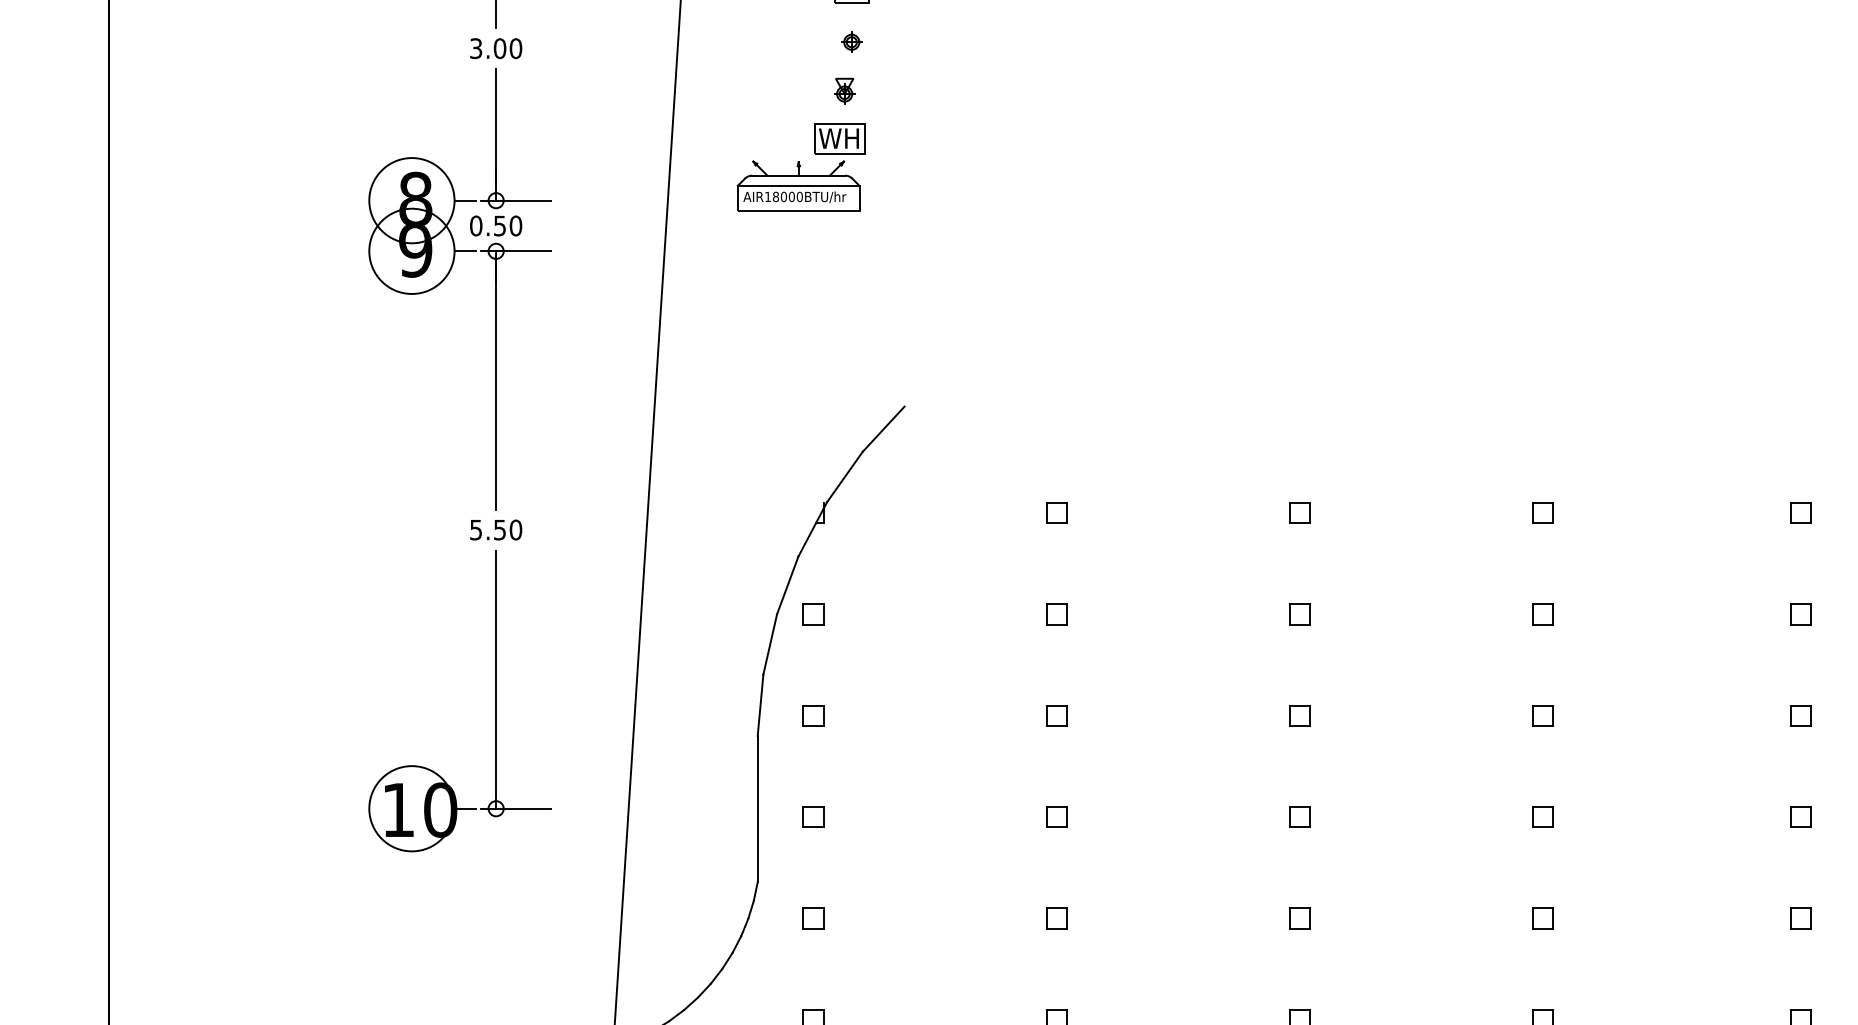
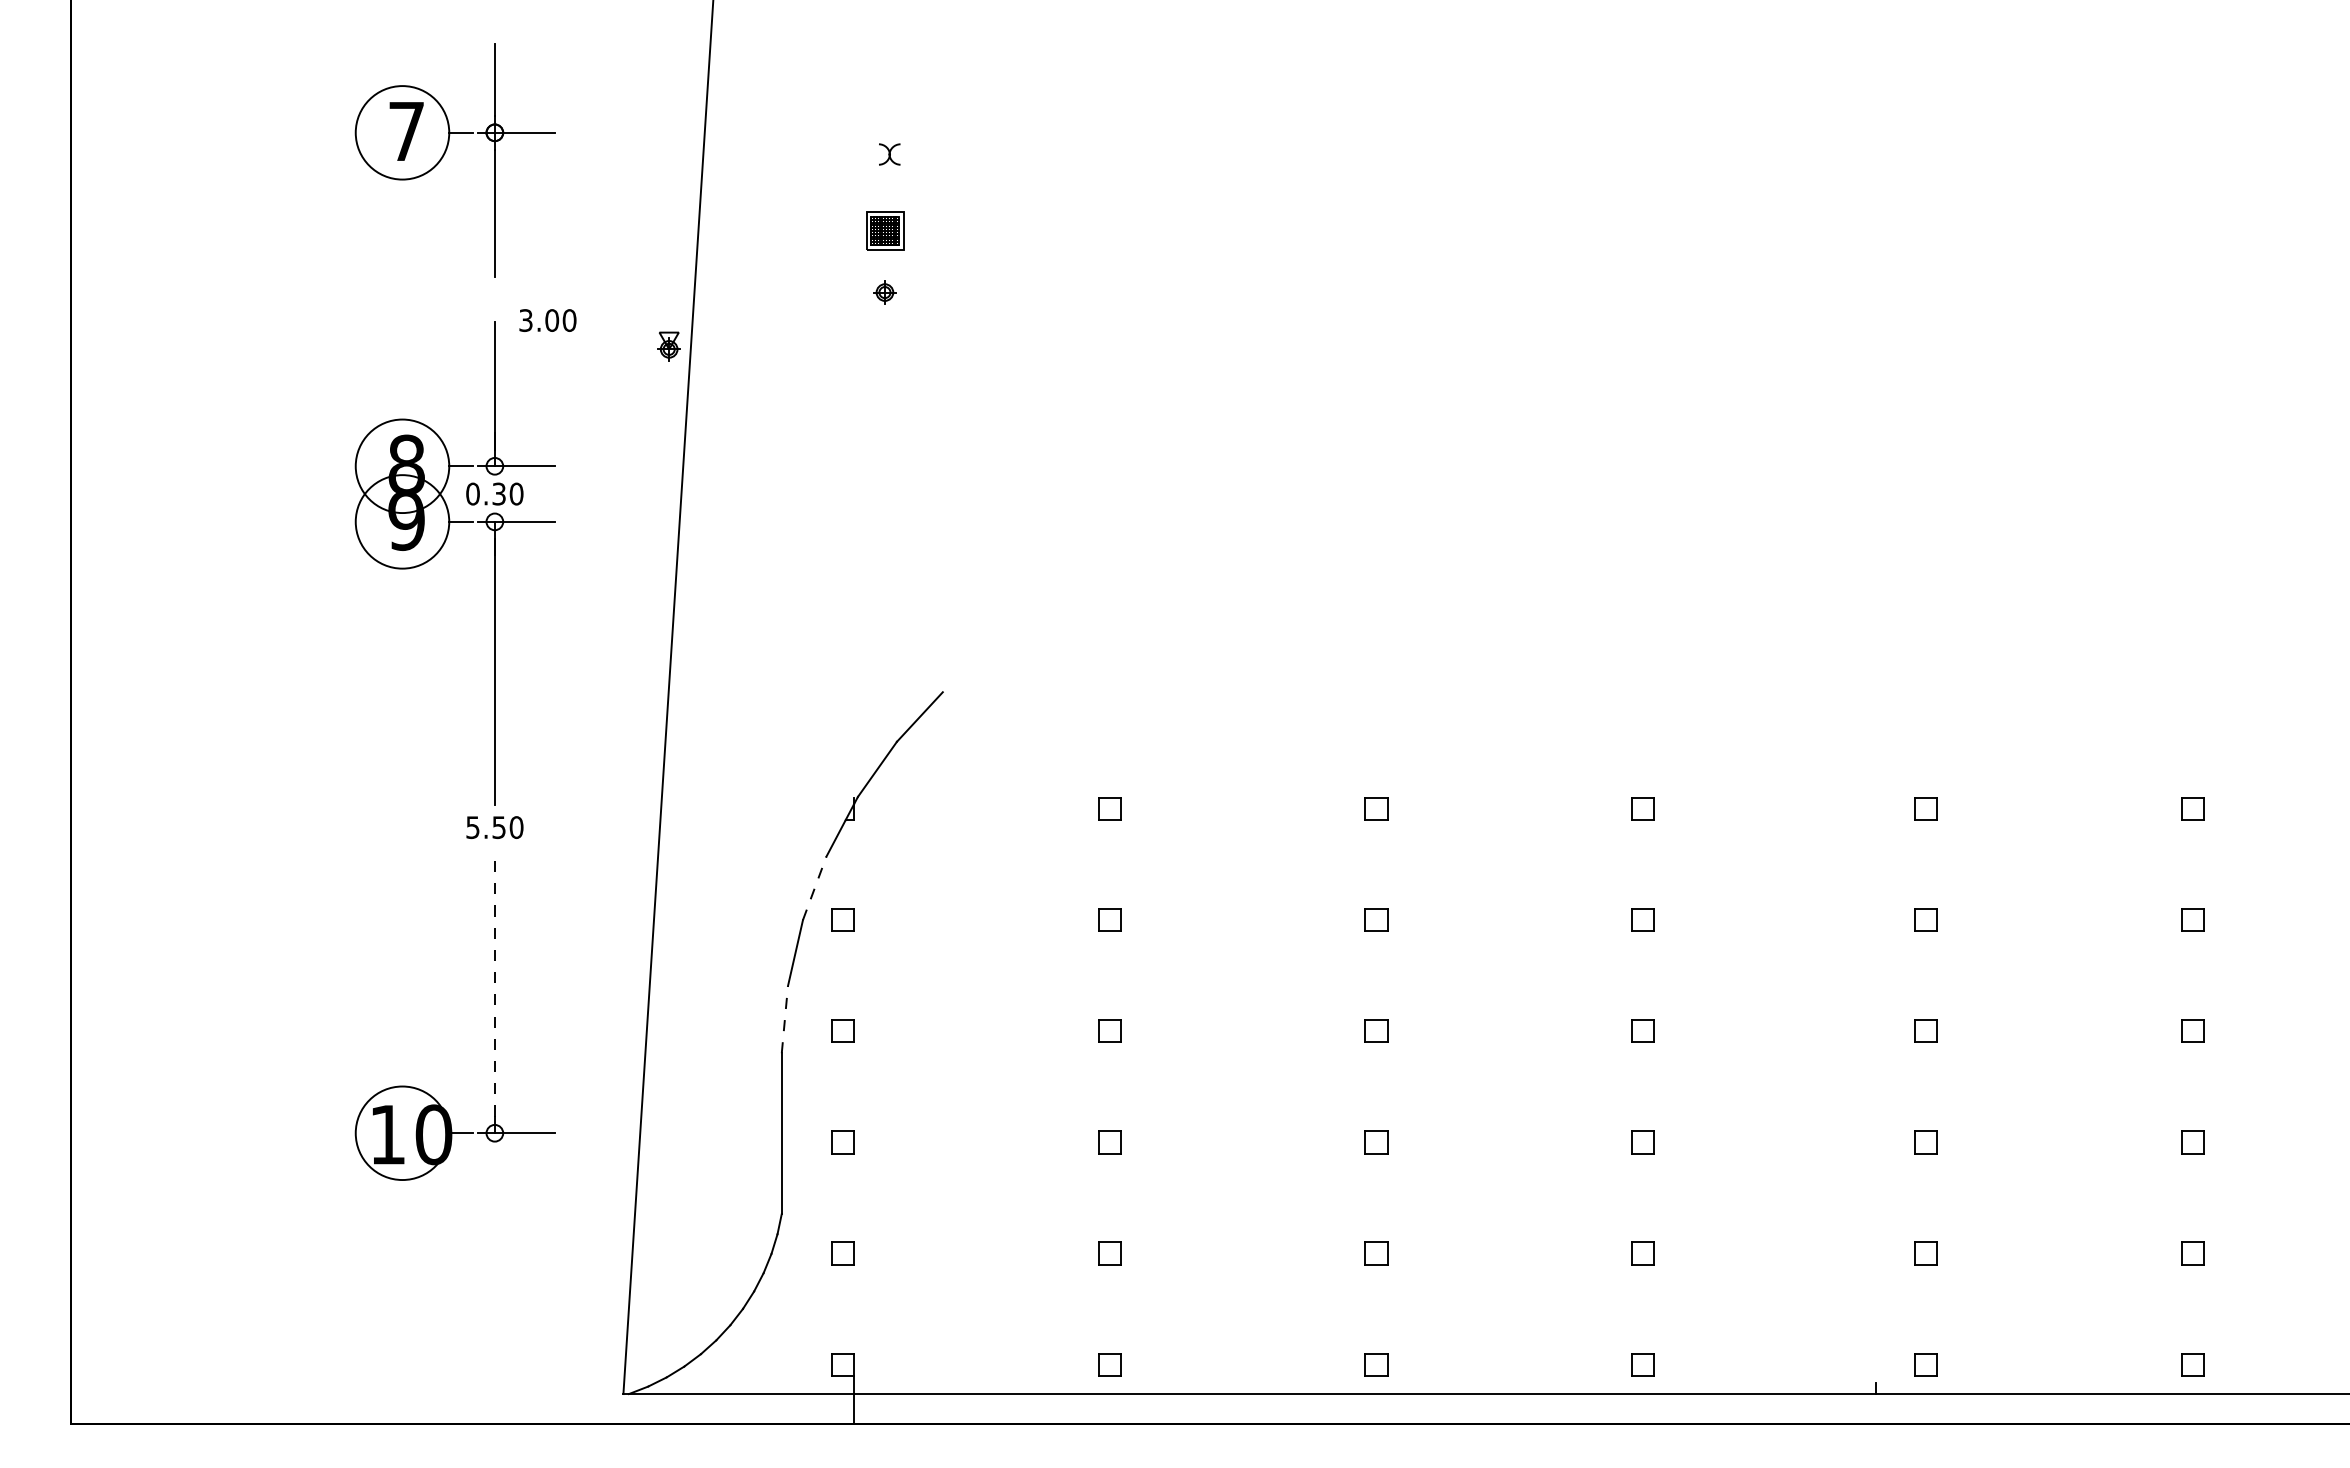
text: (495, 48) -> (547, 320), moved
part: (844, 91) -> (668, 346), moved
part: (801, 167) -> (829, 429), removed
text: (500, 225) -> (499, 493), 0.50 -> 0.30
line: (787, 585) -> (814, 888), solid -> dashed
line: (495, 671) -> (494, 982), solid -> dashed
line: (760, 705) -> (784, 1019), solid -> dashed

